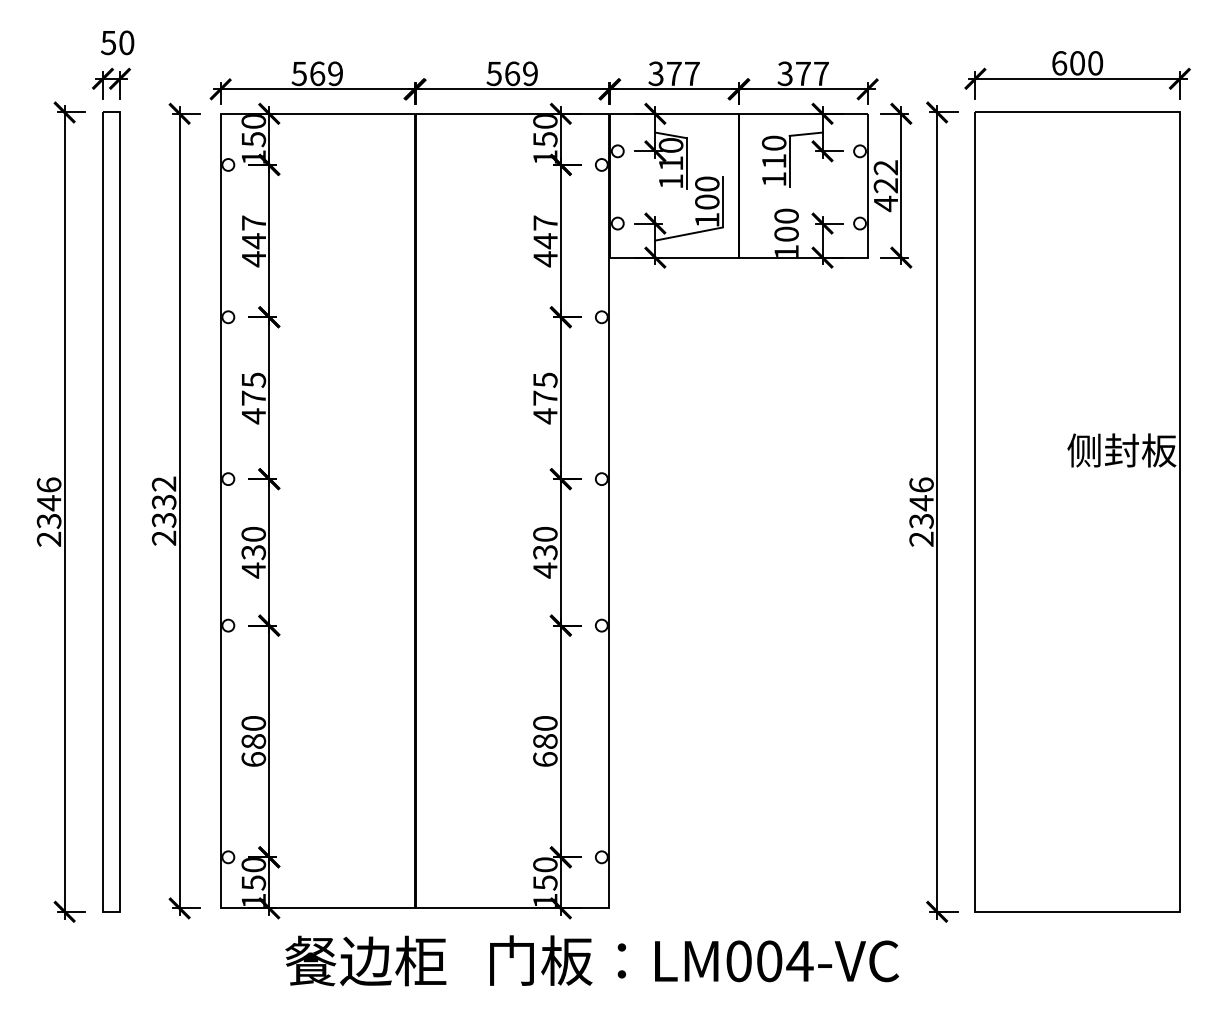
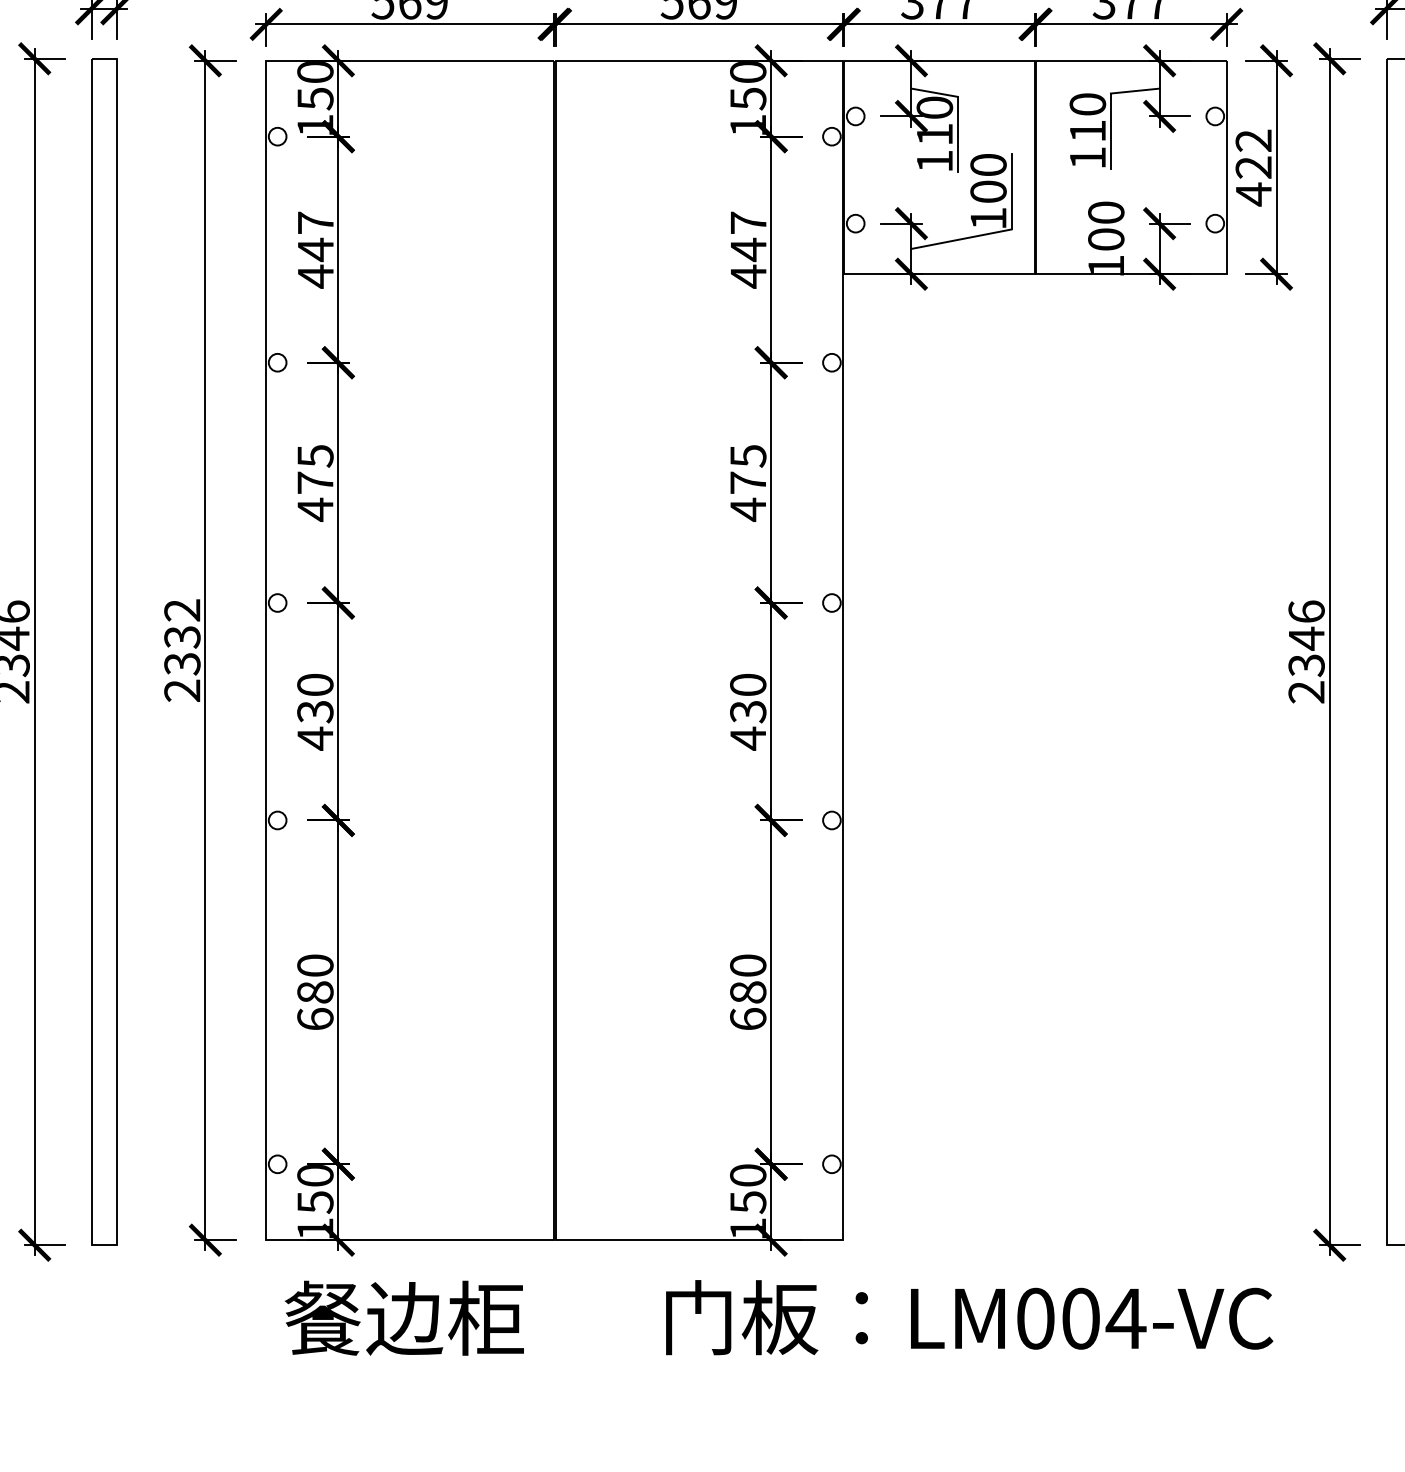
text: (365, 960) -> (404, 1317), moved

